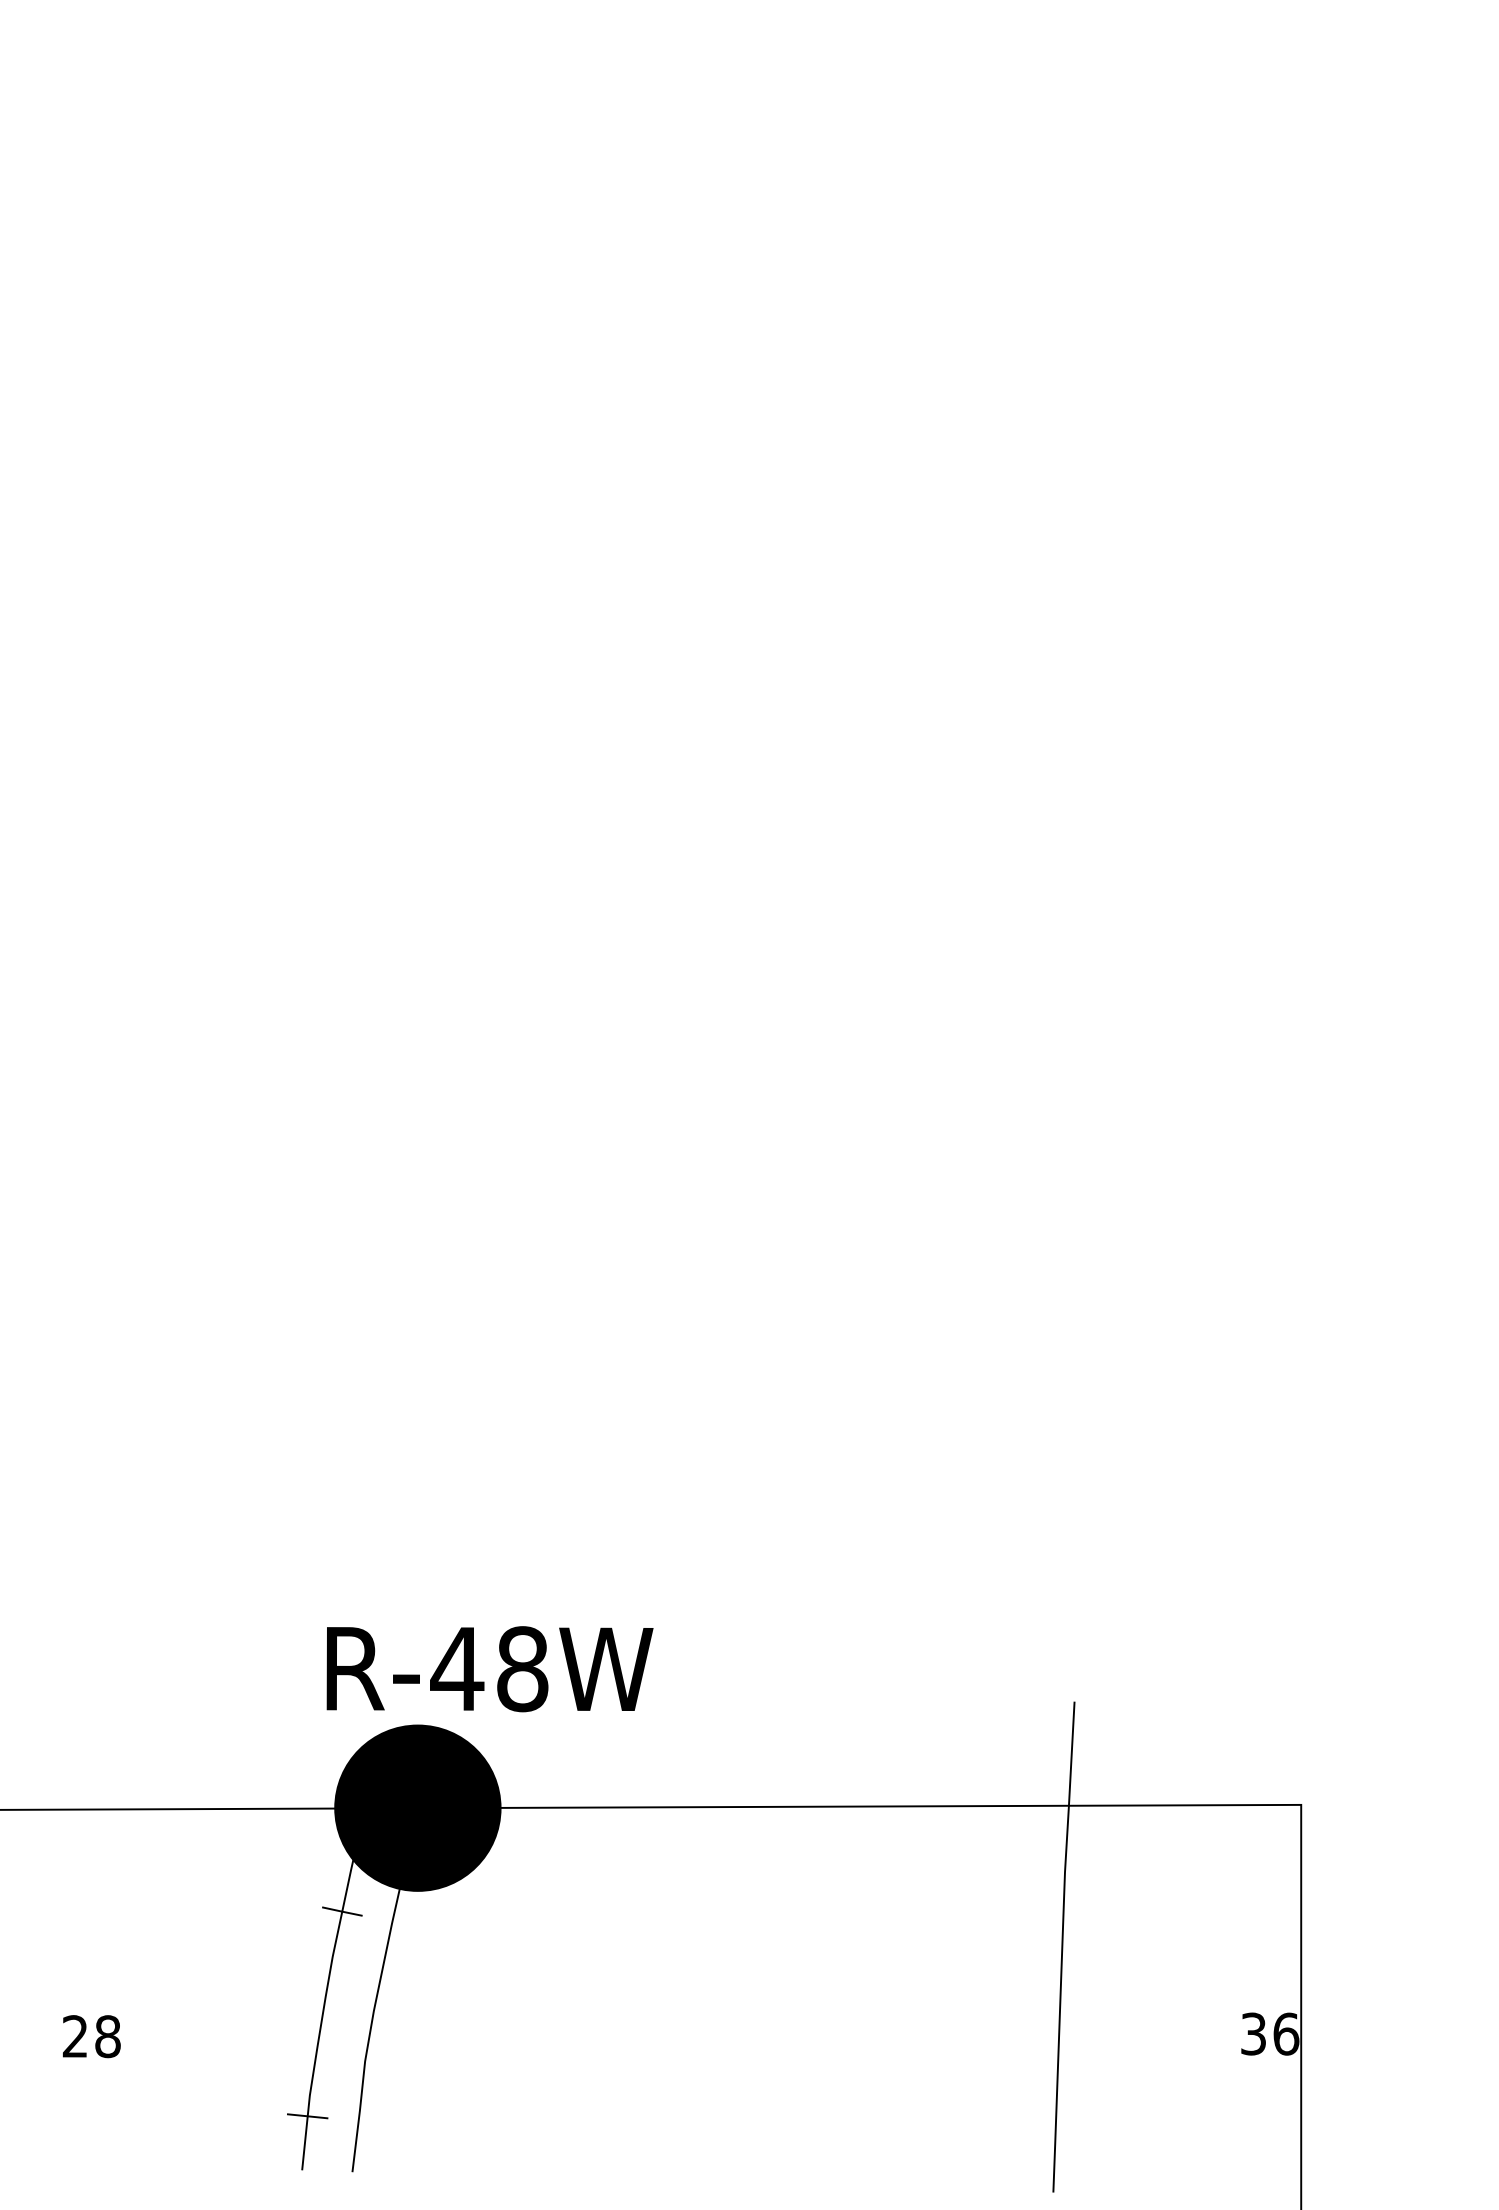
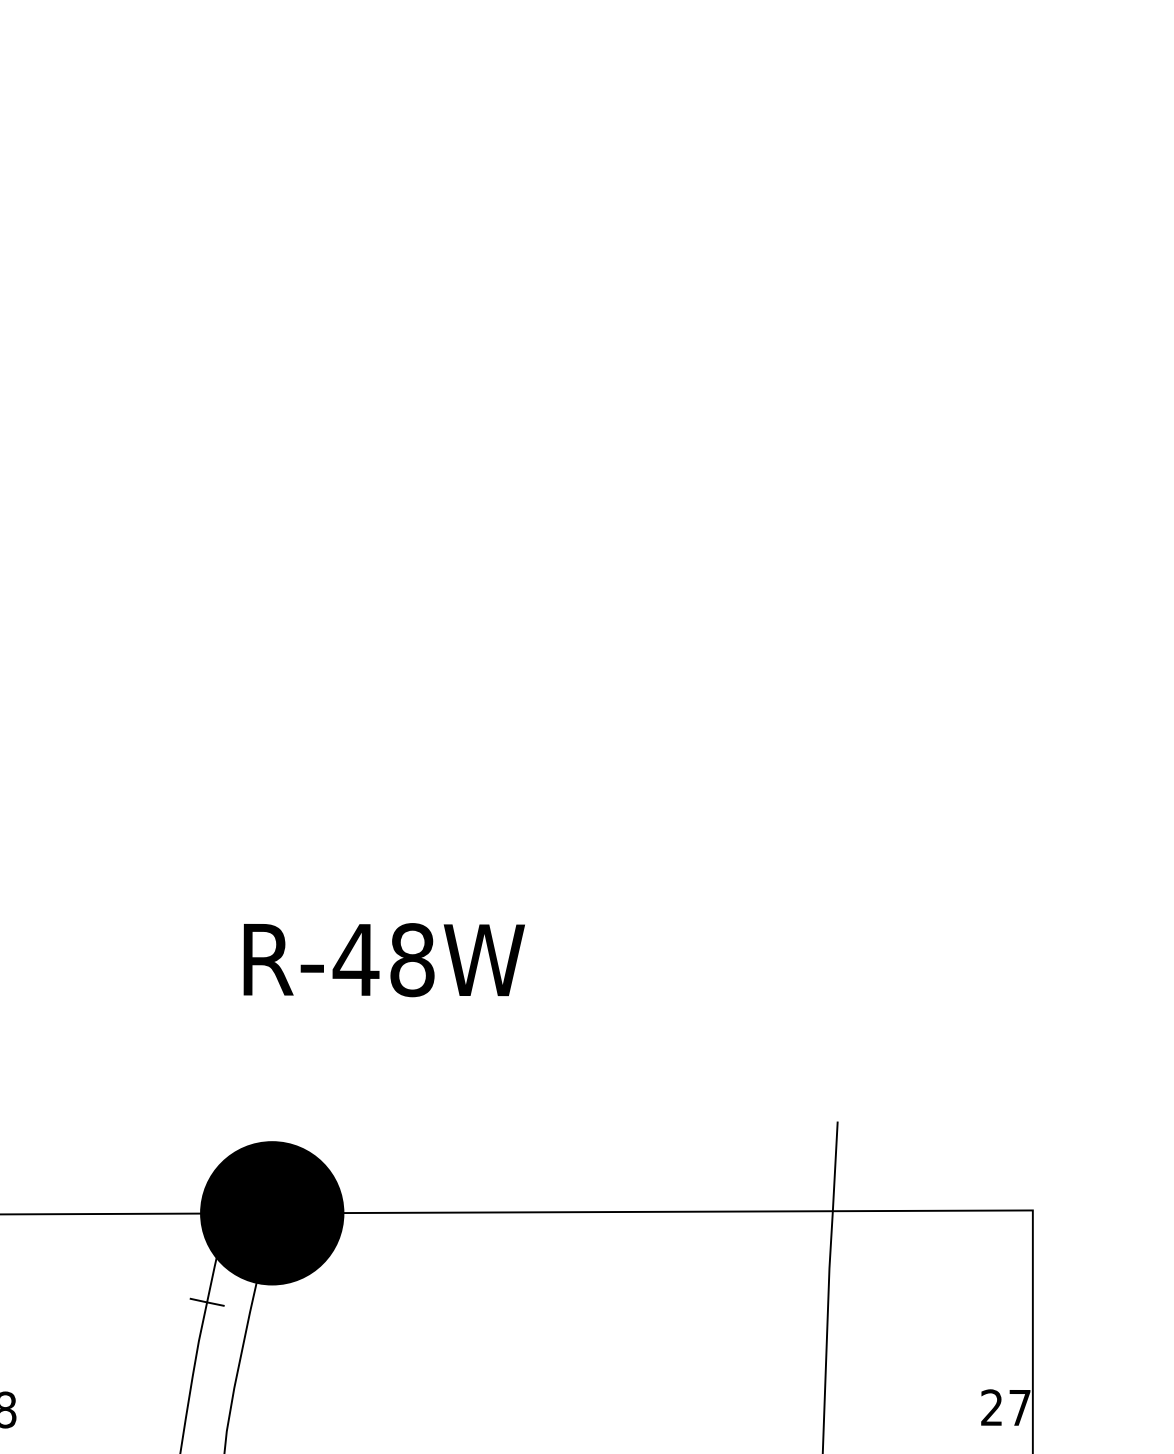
text: (489, 1669) -> (383, 960), moved
text: (1270, 2033) -> (1006, 1407), 36 -> 27

